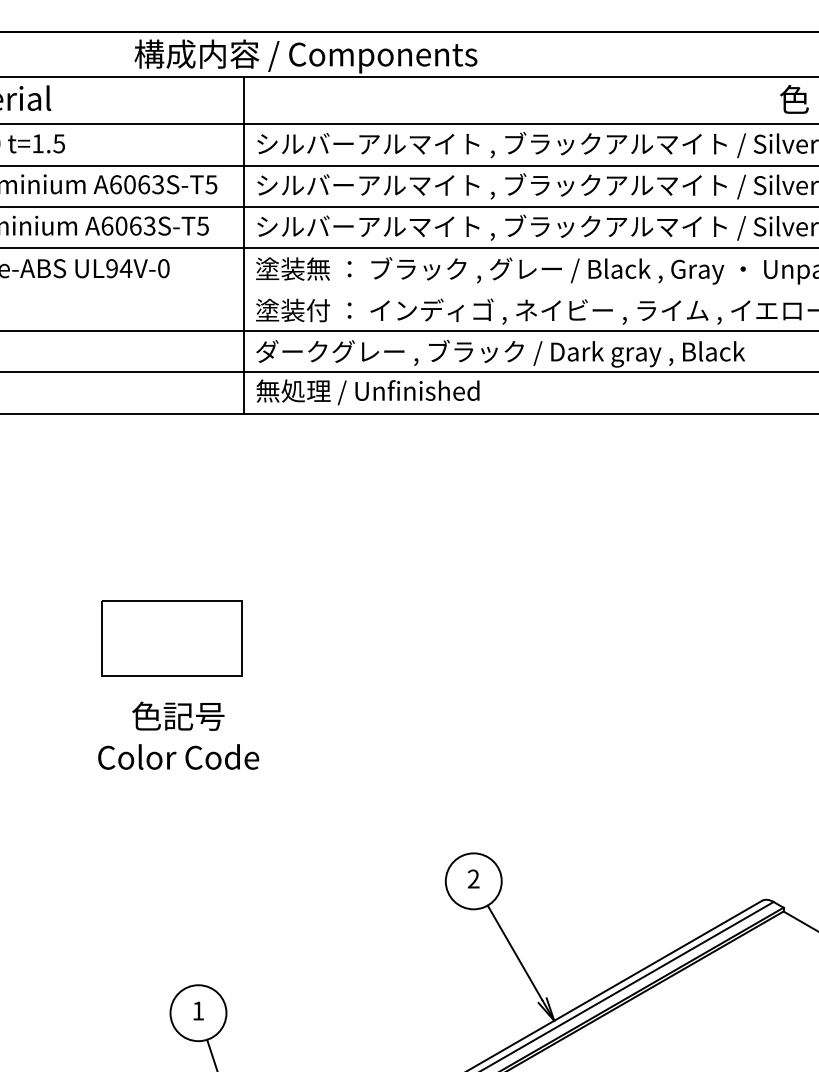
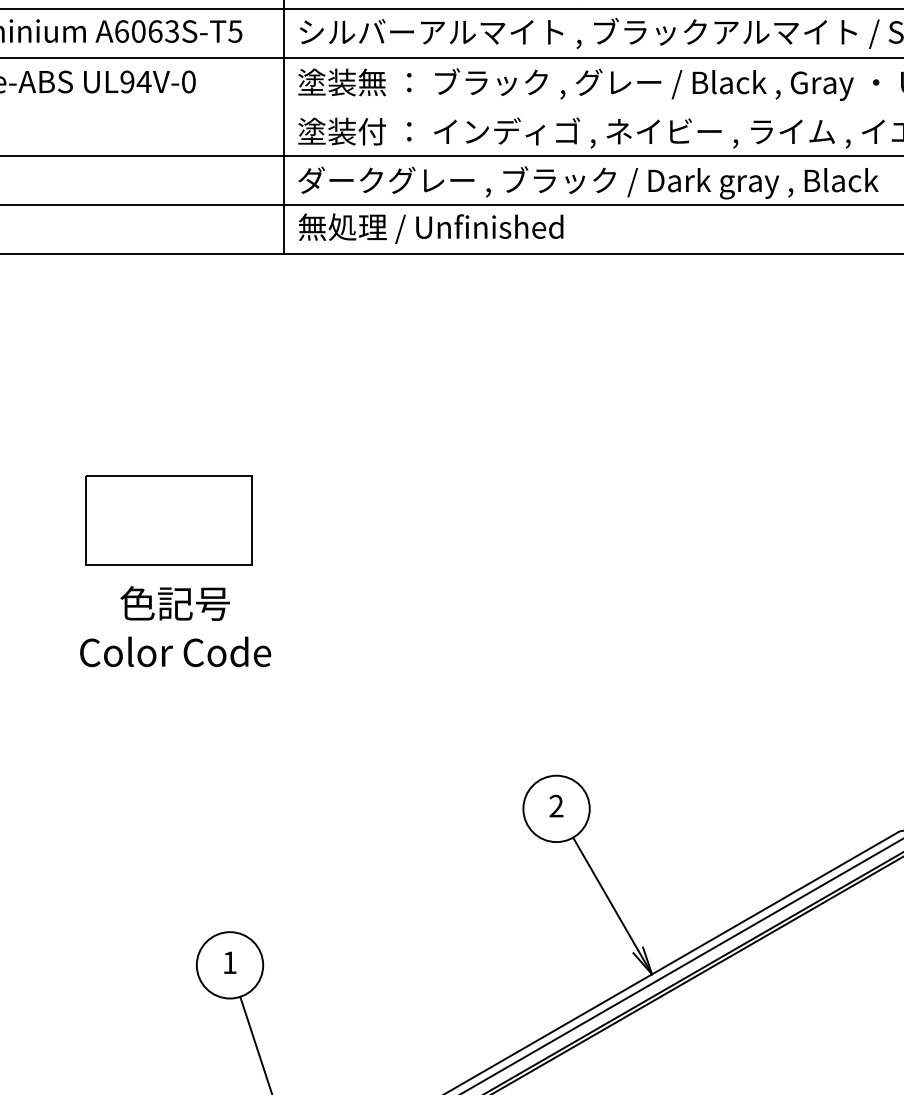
part: (171, 638) -> (168, 520), moved
text: (178, 735) -> (175, 626), moved

